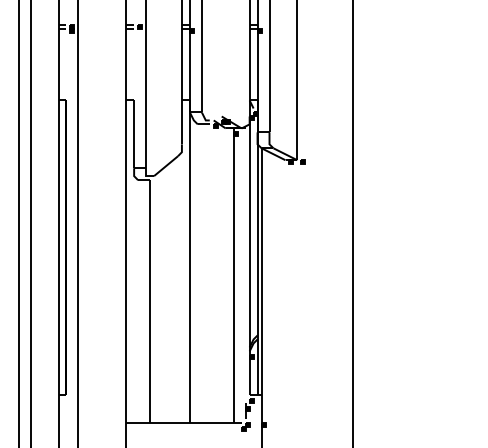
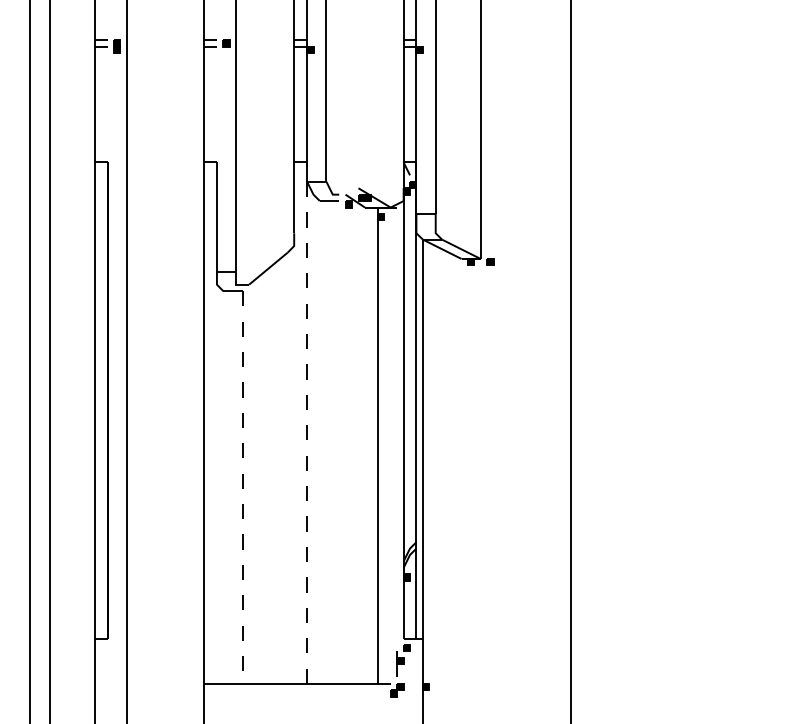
line: (189, 261) -> (306, 422), solid -> dashed
line: (150, 302) -> (243, 488), solid -> dashed

